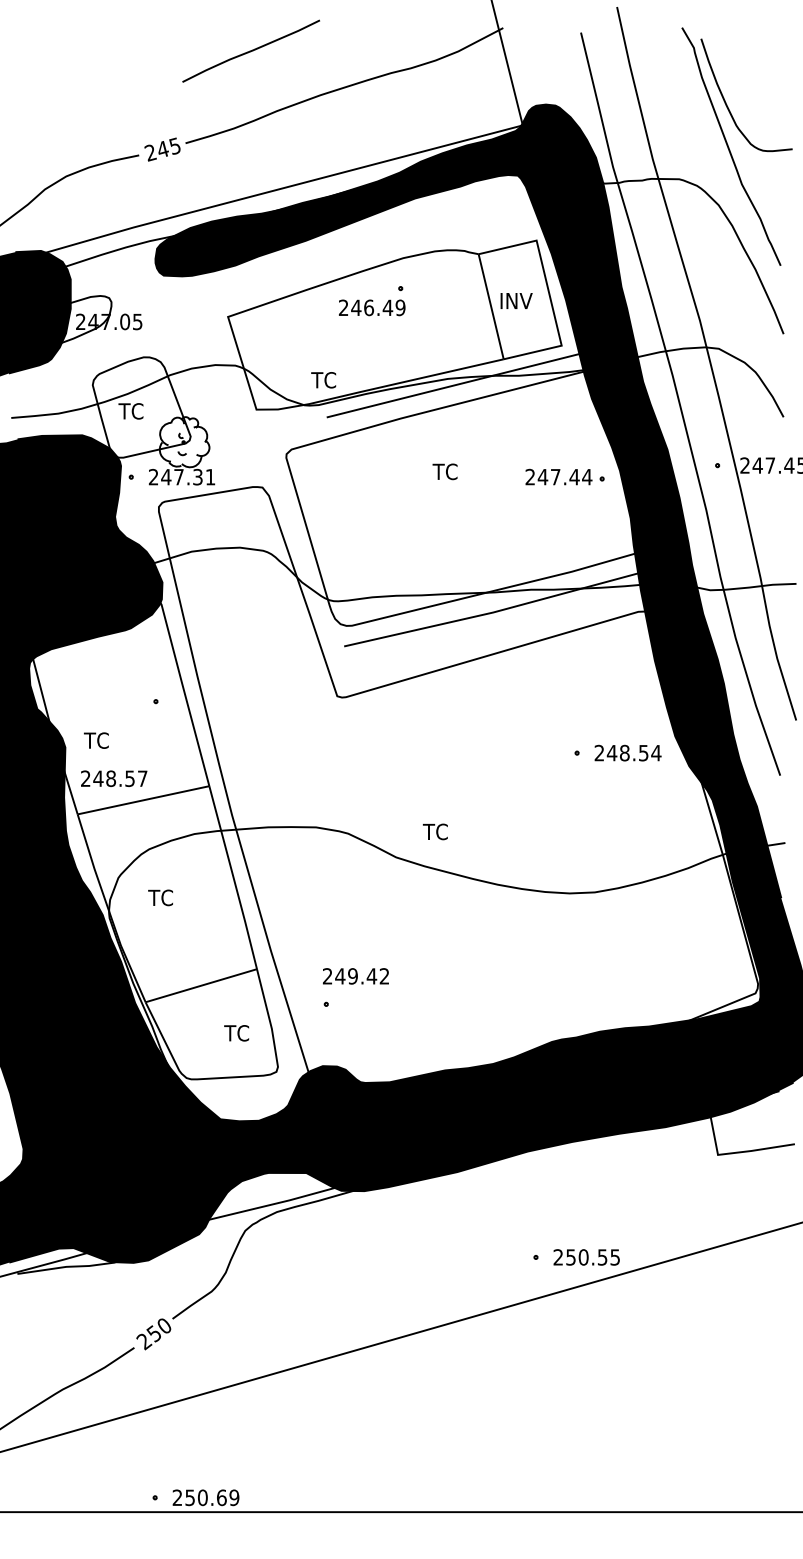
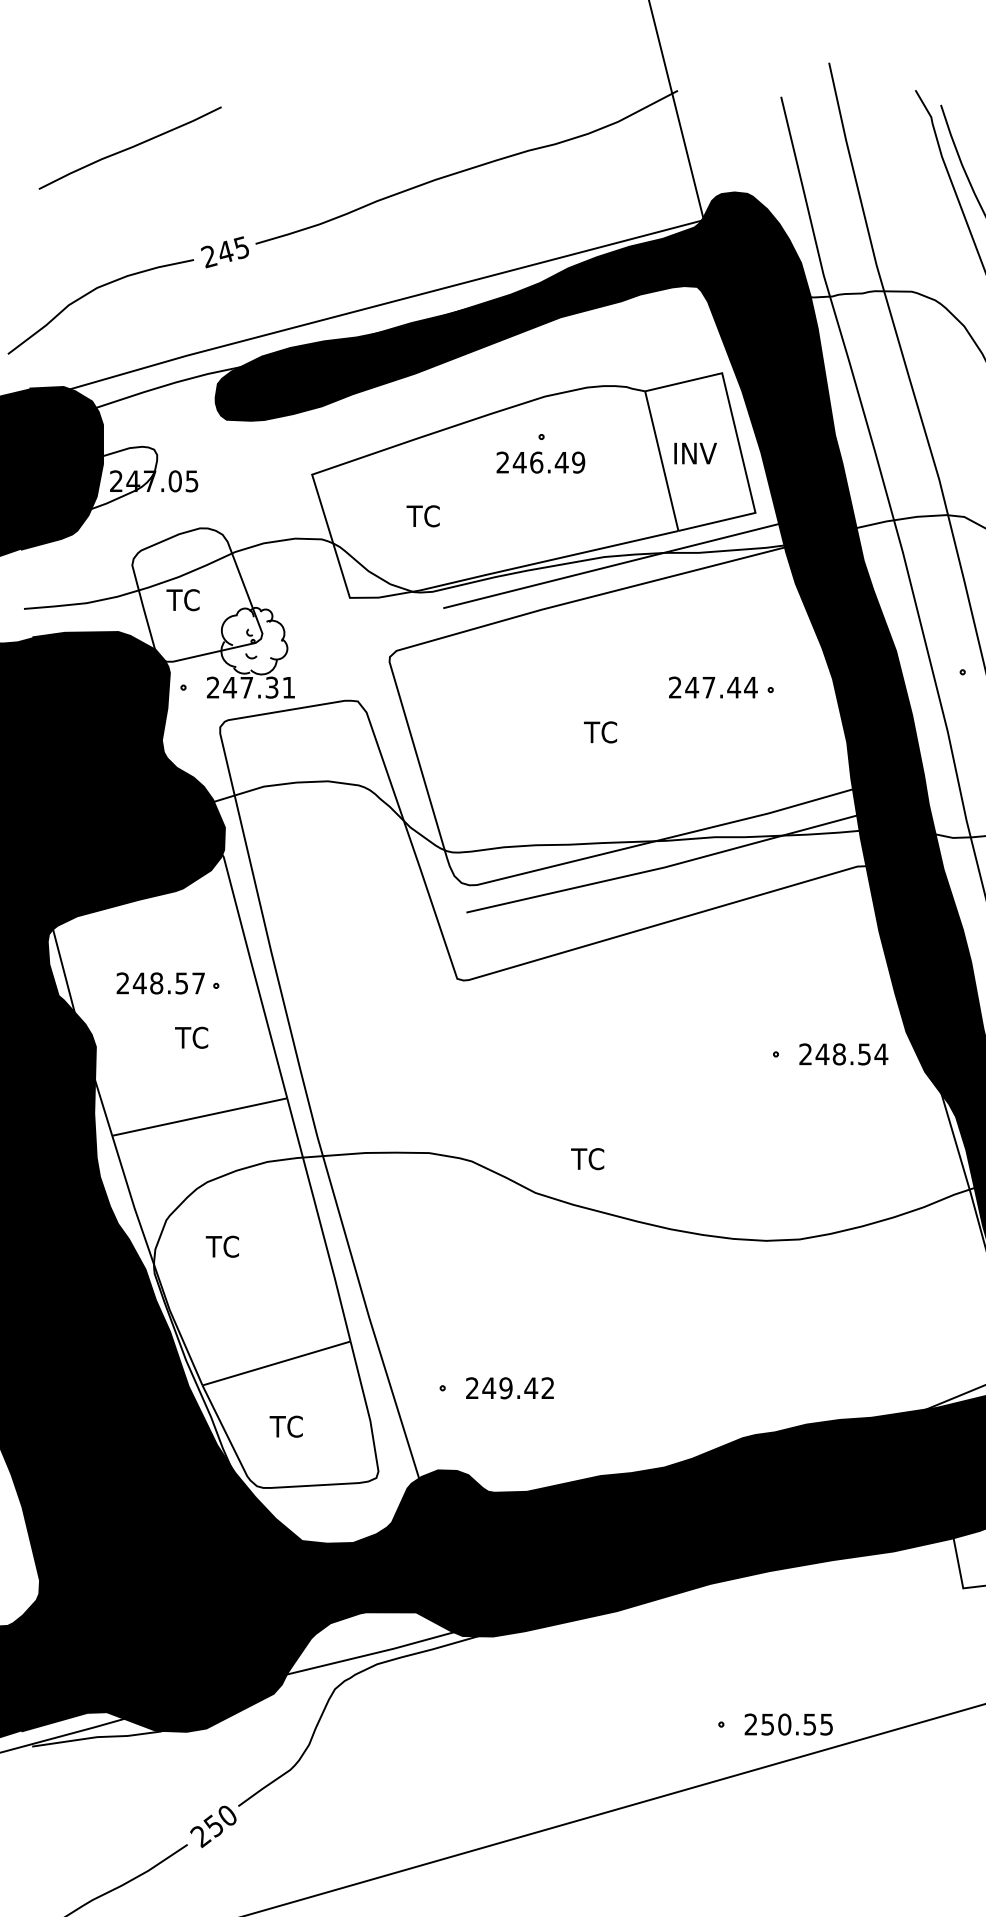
curve: (250, 50) -> (129, 147), moved
text: (372, 307) -> (541, 462), moved
text: (323, 380) -> (423, 516), moved
text: (444, 471) -> (599, 731), moved
part: (564, 476) -> (720, 686), moved
text: (96, 740) -> (191, 1037), moved
text: (114, 778) -> (161, 983), moved
text: (355, 976) -> (509, 1388), moved
text: (236, 1033) -> (286, 1426), moved

